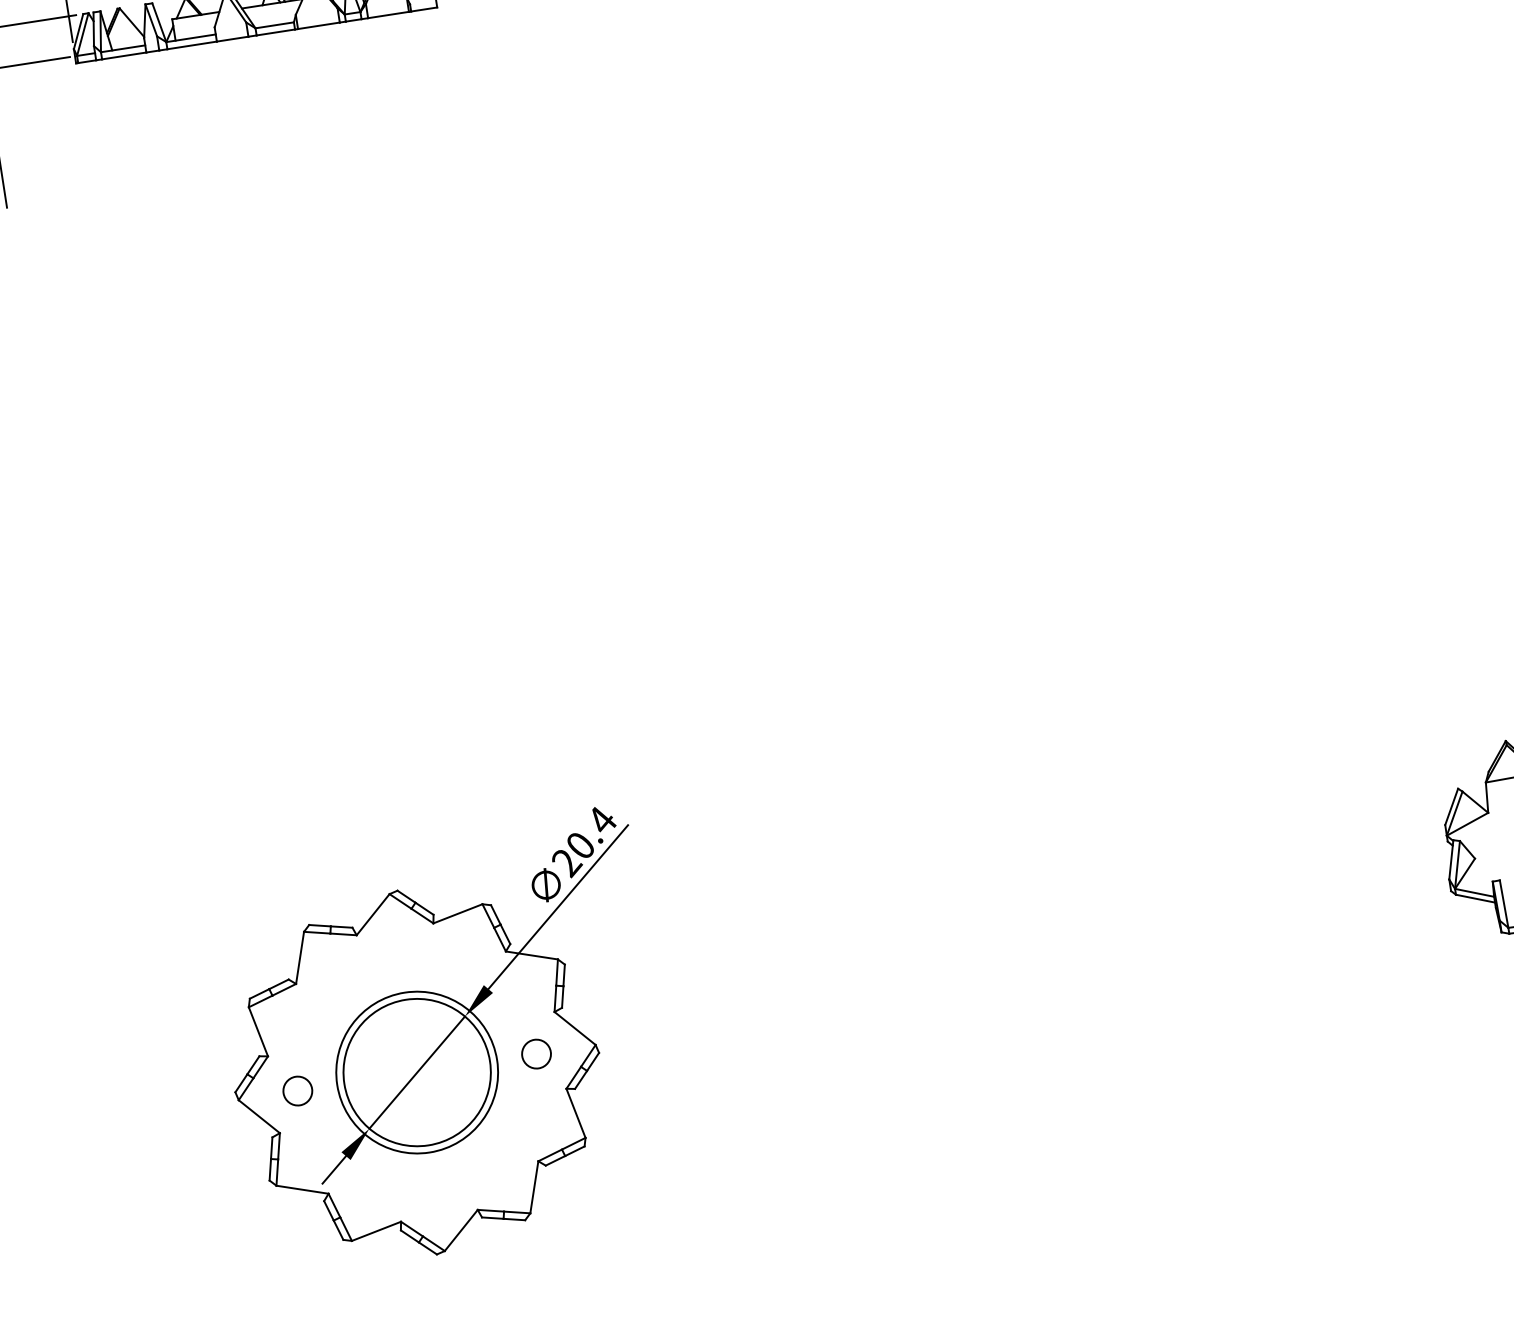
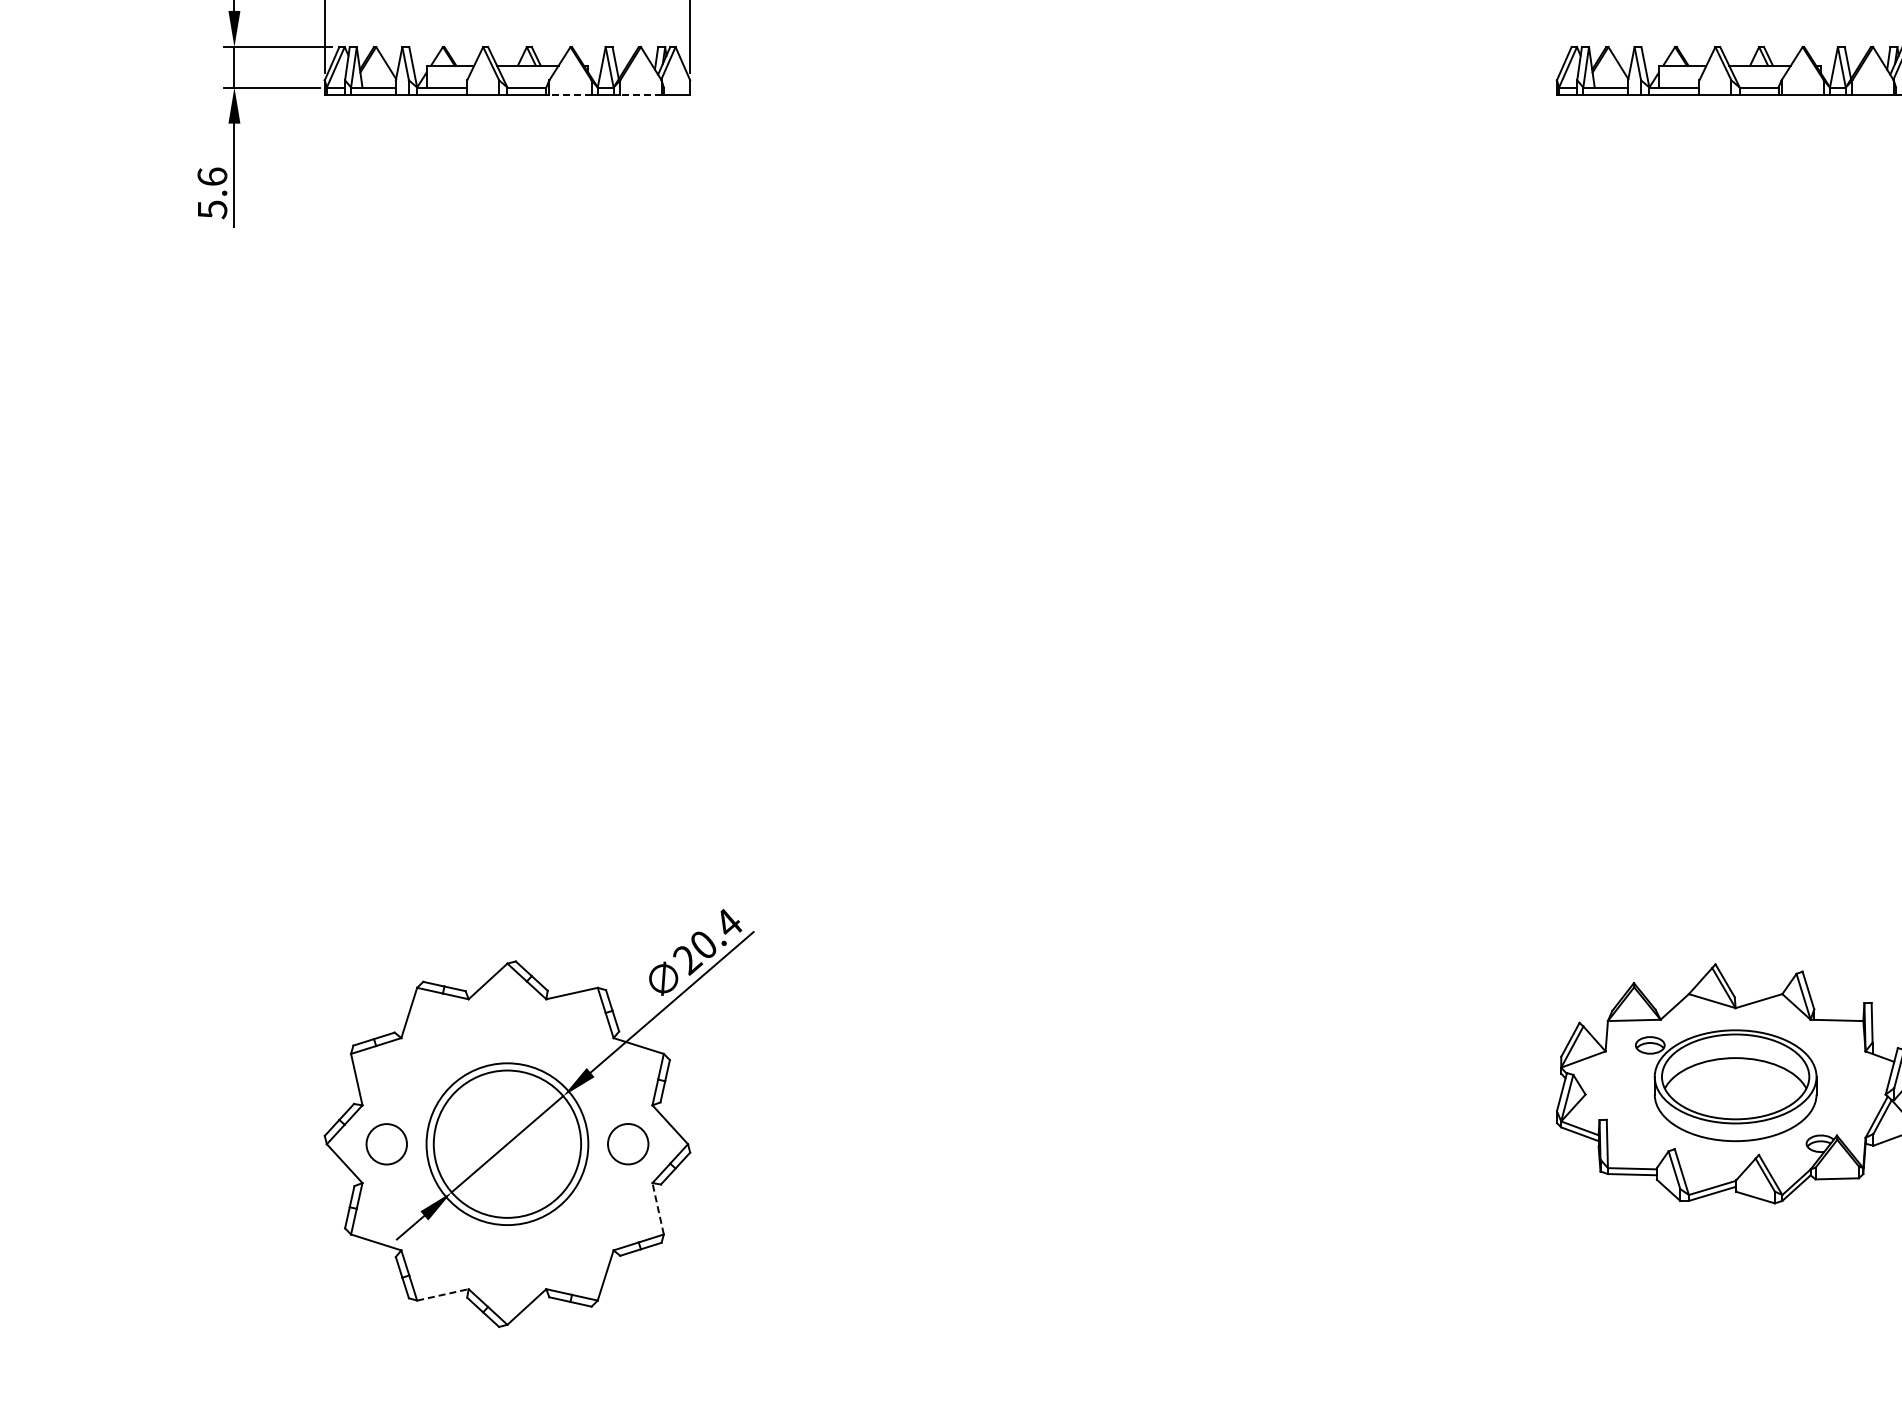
line: (388, 14) -> (640, 94), solid -> dashed
line: (317, 25) -> (569, 94), solid -> dashed
circle: (535, 1053) -> (627, 1143), size x1.4
circle: (297, 1090) -> (386, 1143), size x1.4
line: (576, 1113) -> (658, 1208), solid -> dashed
line: (376, 1230) -> (443, 1294), solid -> dashed

